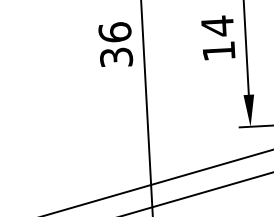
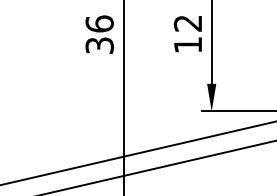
text: (216, 26) -> (187, 23), 14 -> 12

